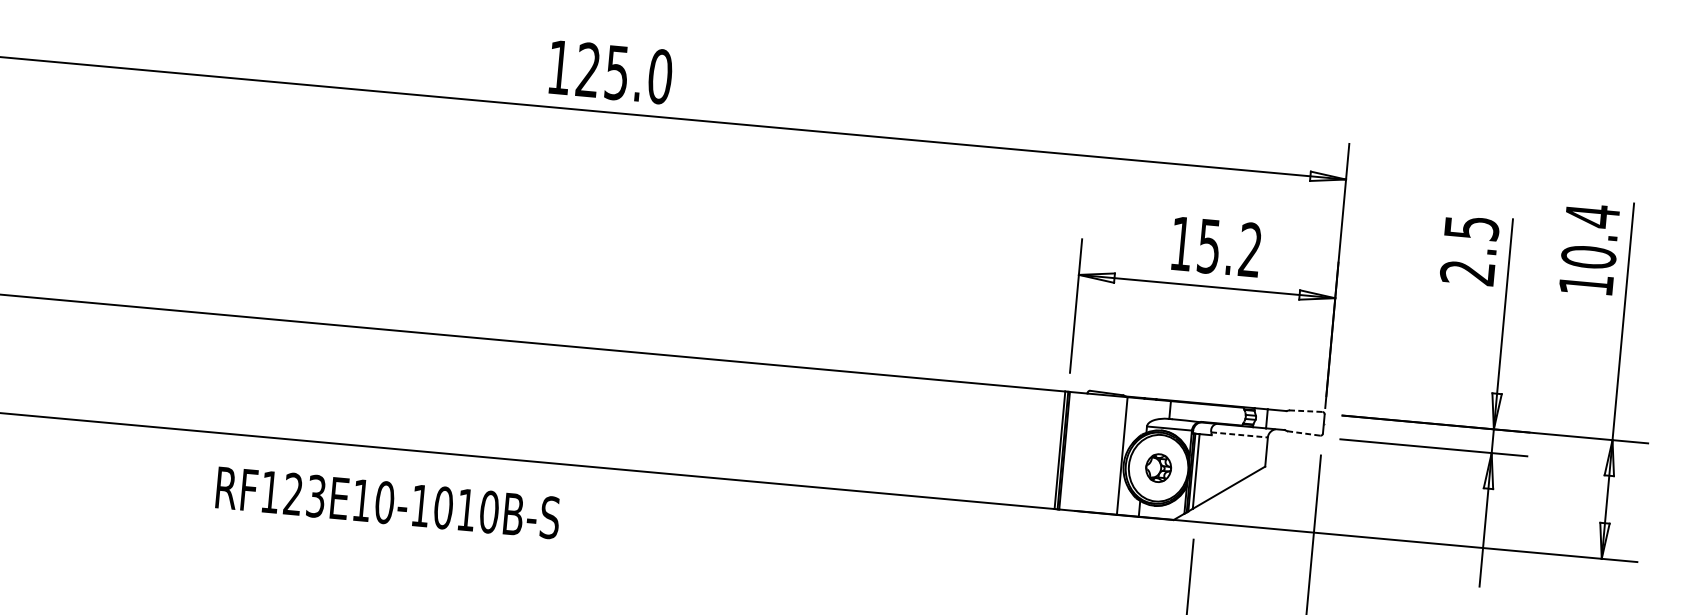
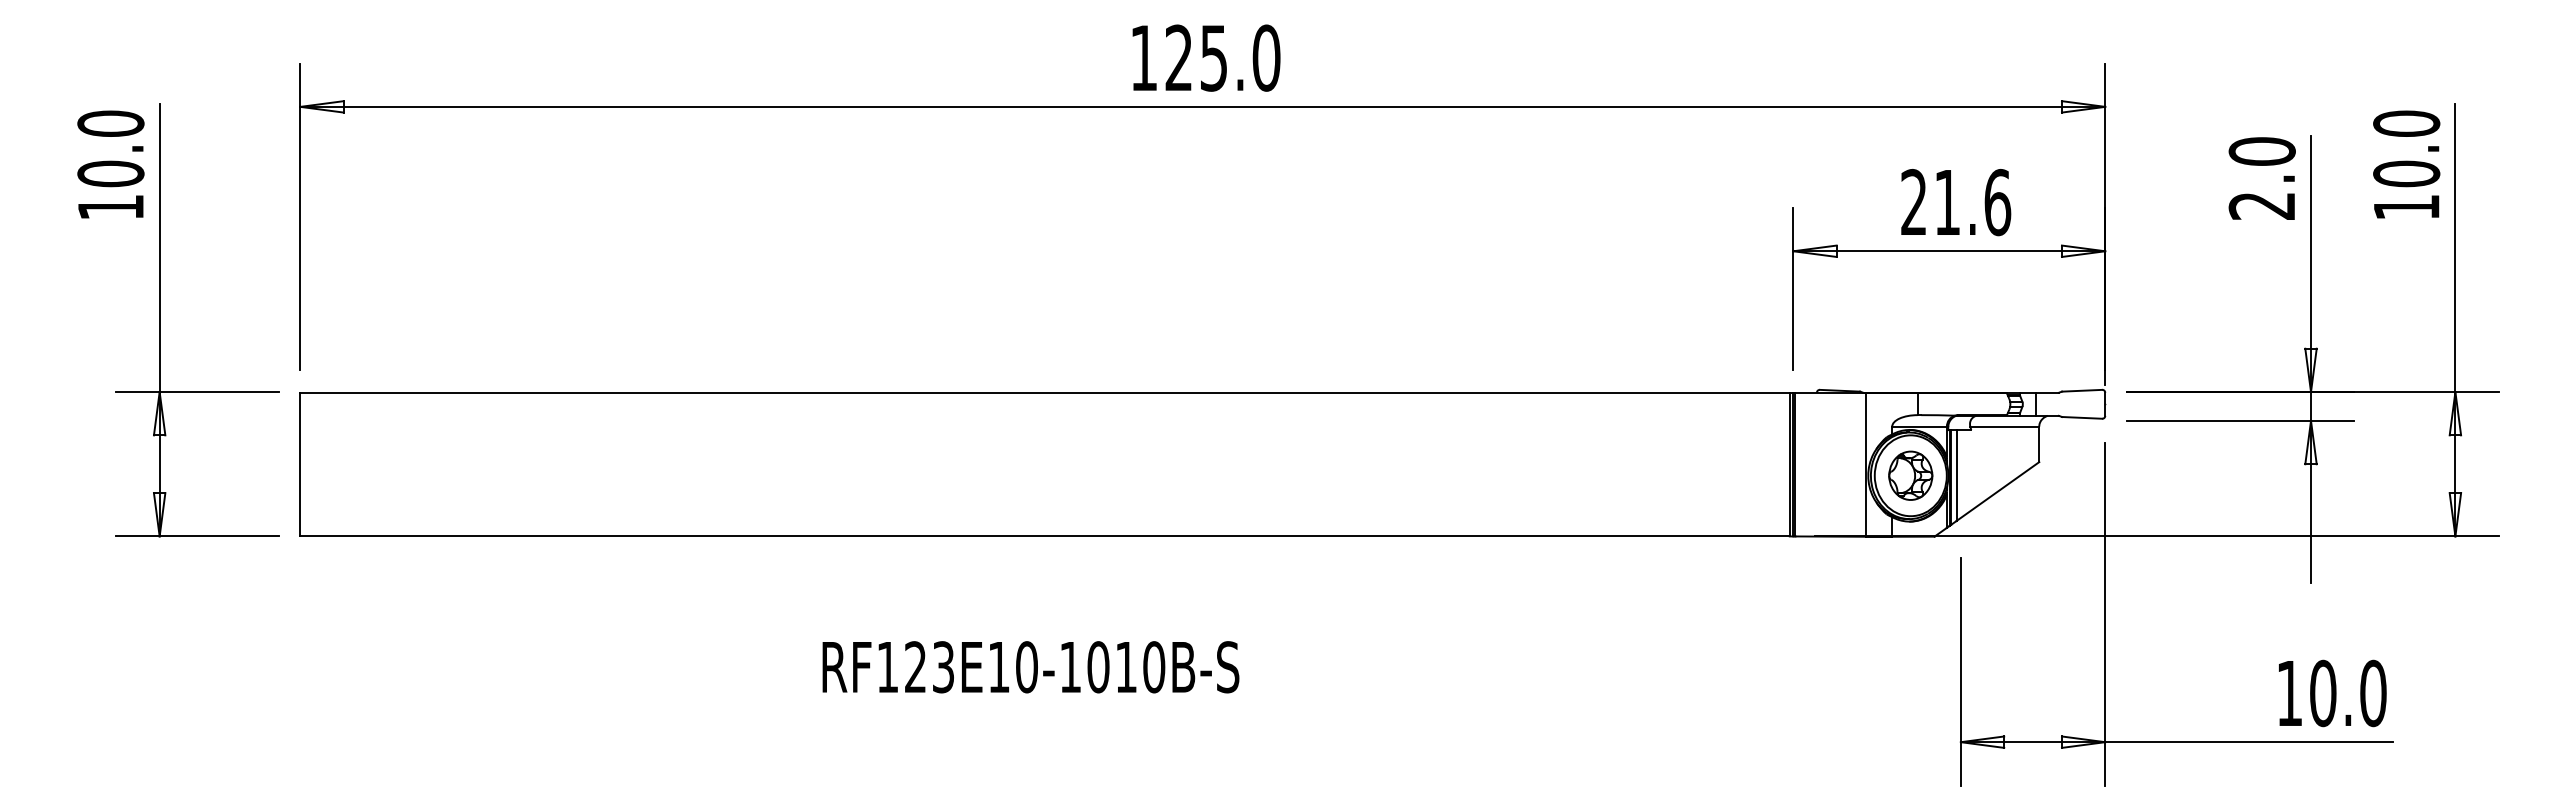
text: (1592, 215) -> (2406, 123), 10.4 -> 10.0
text: (1471, 227) -> (2261, 151), 2.5 -> 2.0
text: (1216, 247) -> (1956, 202), 15.2 -> 21.6
line: (1306, 410) -> (2082, 390), dashed -> solid
line: (1304, 433) -> (2082, 417), dashed -> solid
line: (1240, 434) -> (2005, 426), dashed -> solid
part: (1158, 467) -> (1910, 475), size x1.43
text: (387, 503) -> (1030, 667), moved

